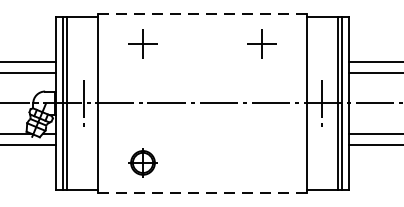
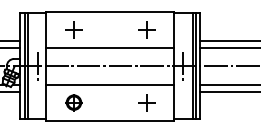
line: (202, 13) -> (110, 11), dashed -> solid
line: (202, 72) -> (110, 47), added
line: (202, 133) -> (110, 84), added
part: (261, 162) -> (146, 102), added
line: (202, 192) -> (110, 120), dashed -> solid

